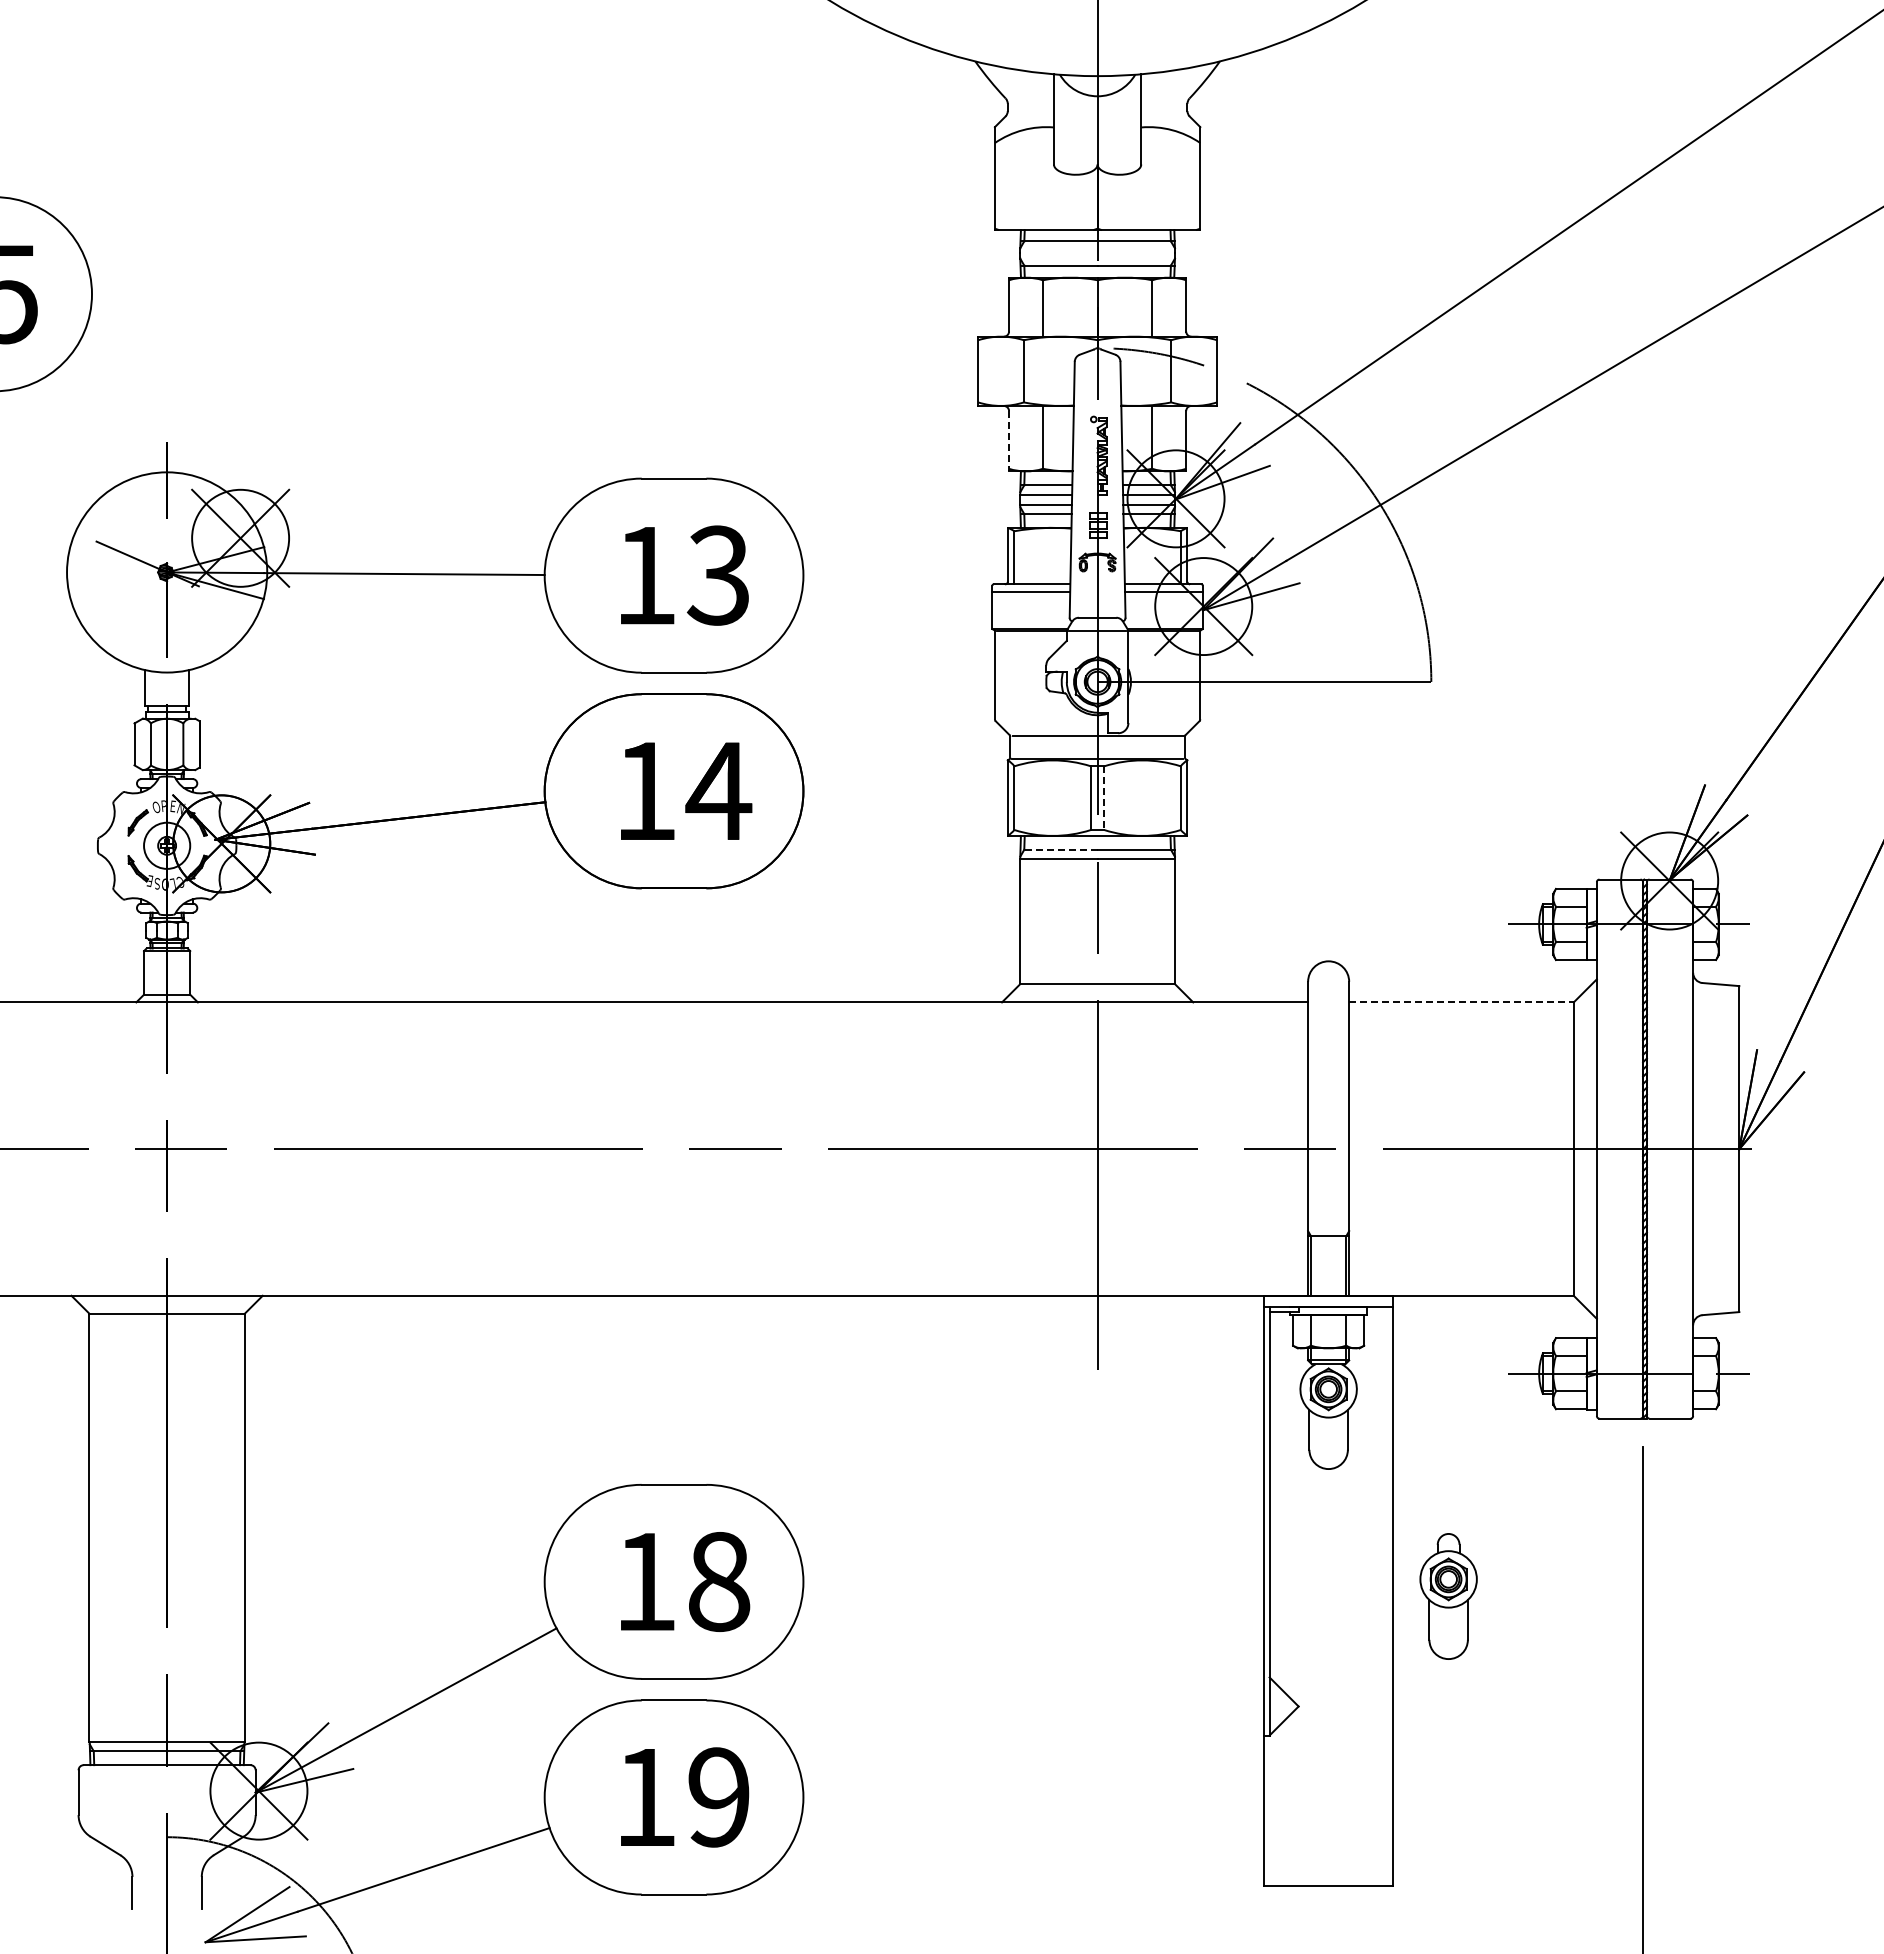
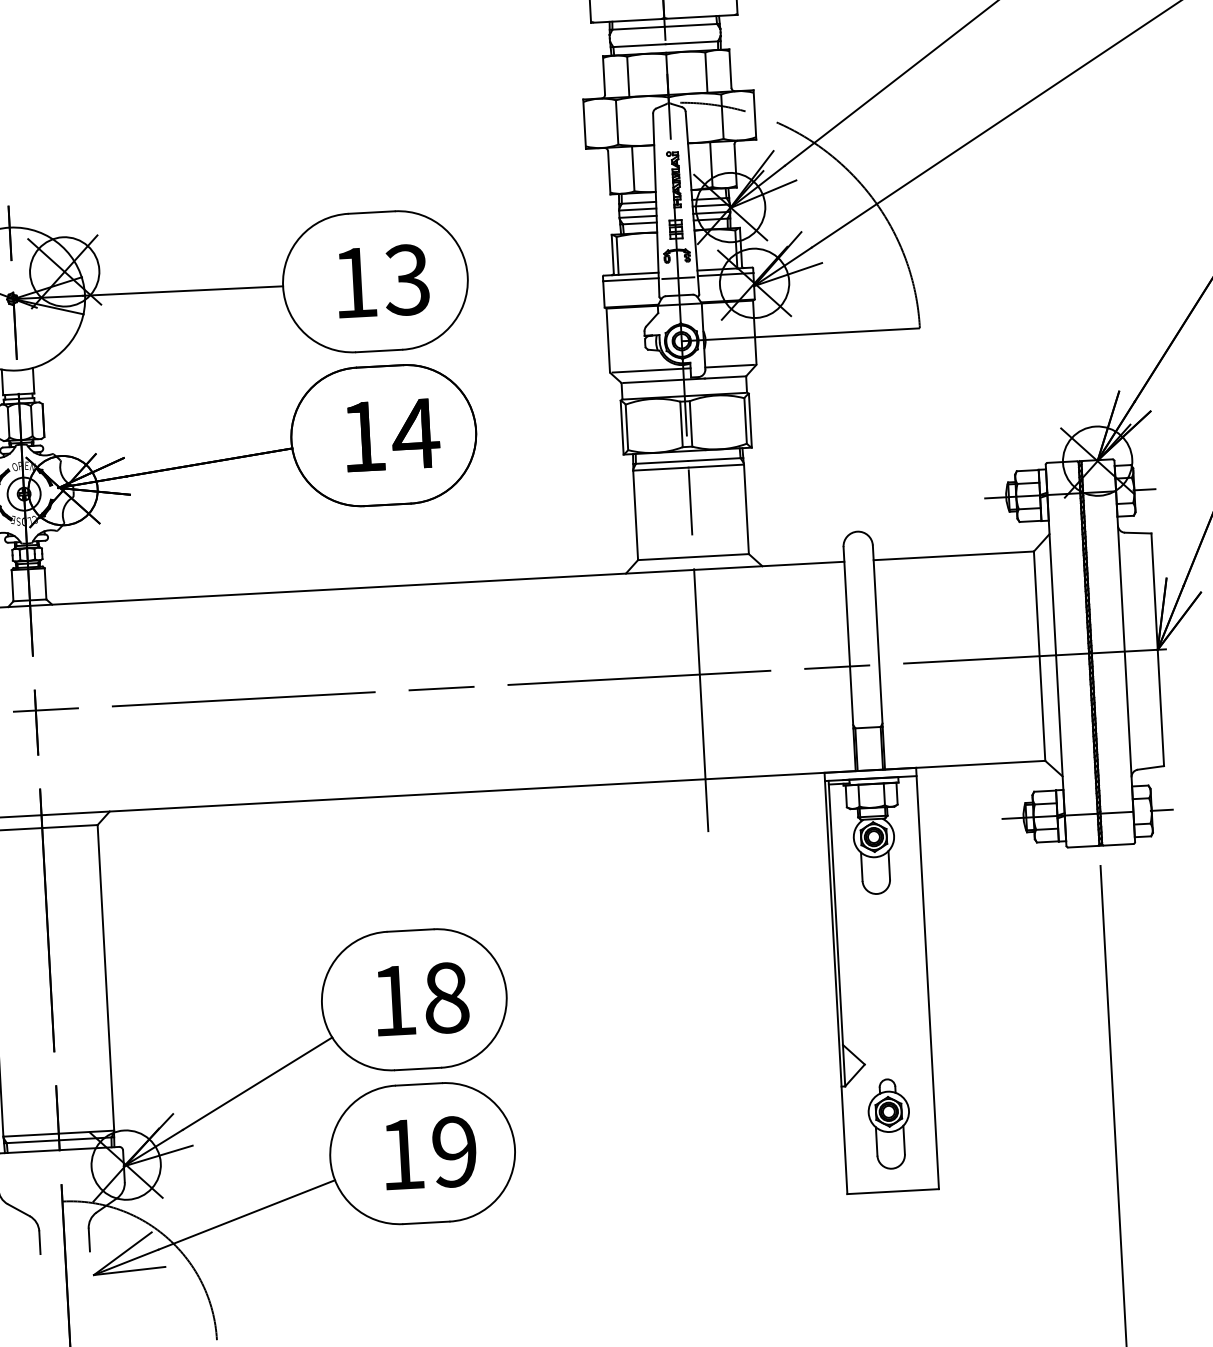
line: (1009, 441) -> (609, 173), dashed -> solid
line: (1097, 593) -> (678, 278), added
line: (1052, 720) -> (651, 370), added
line: (1162, 720) -> (729, 366), added
line: (1104, 798) -> (691, 424), dashed -> solid
line: (1059, 849) -> (661, 462), dashed -> solid
line: (1461, 1002) -> (953, 555), dashed -> solid
part: (1448, 1596) -> (889, 1124), moved

